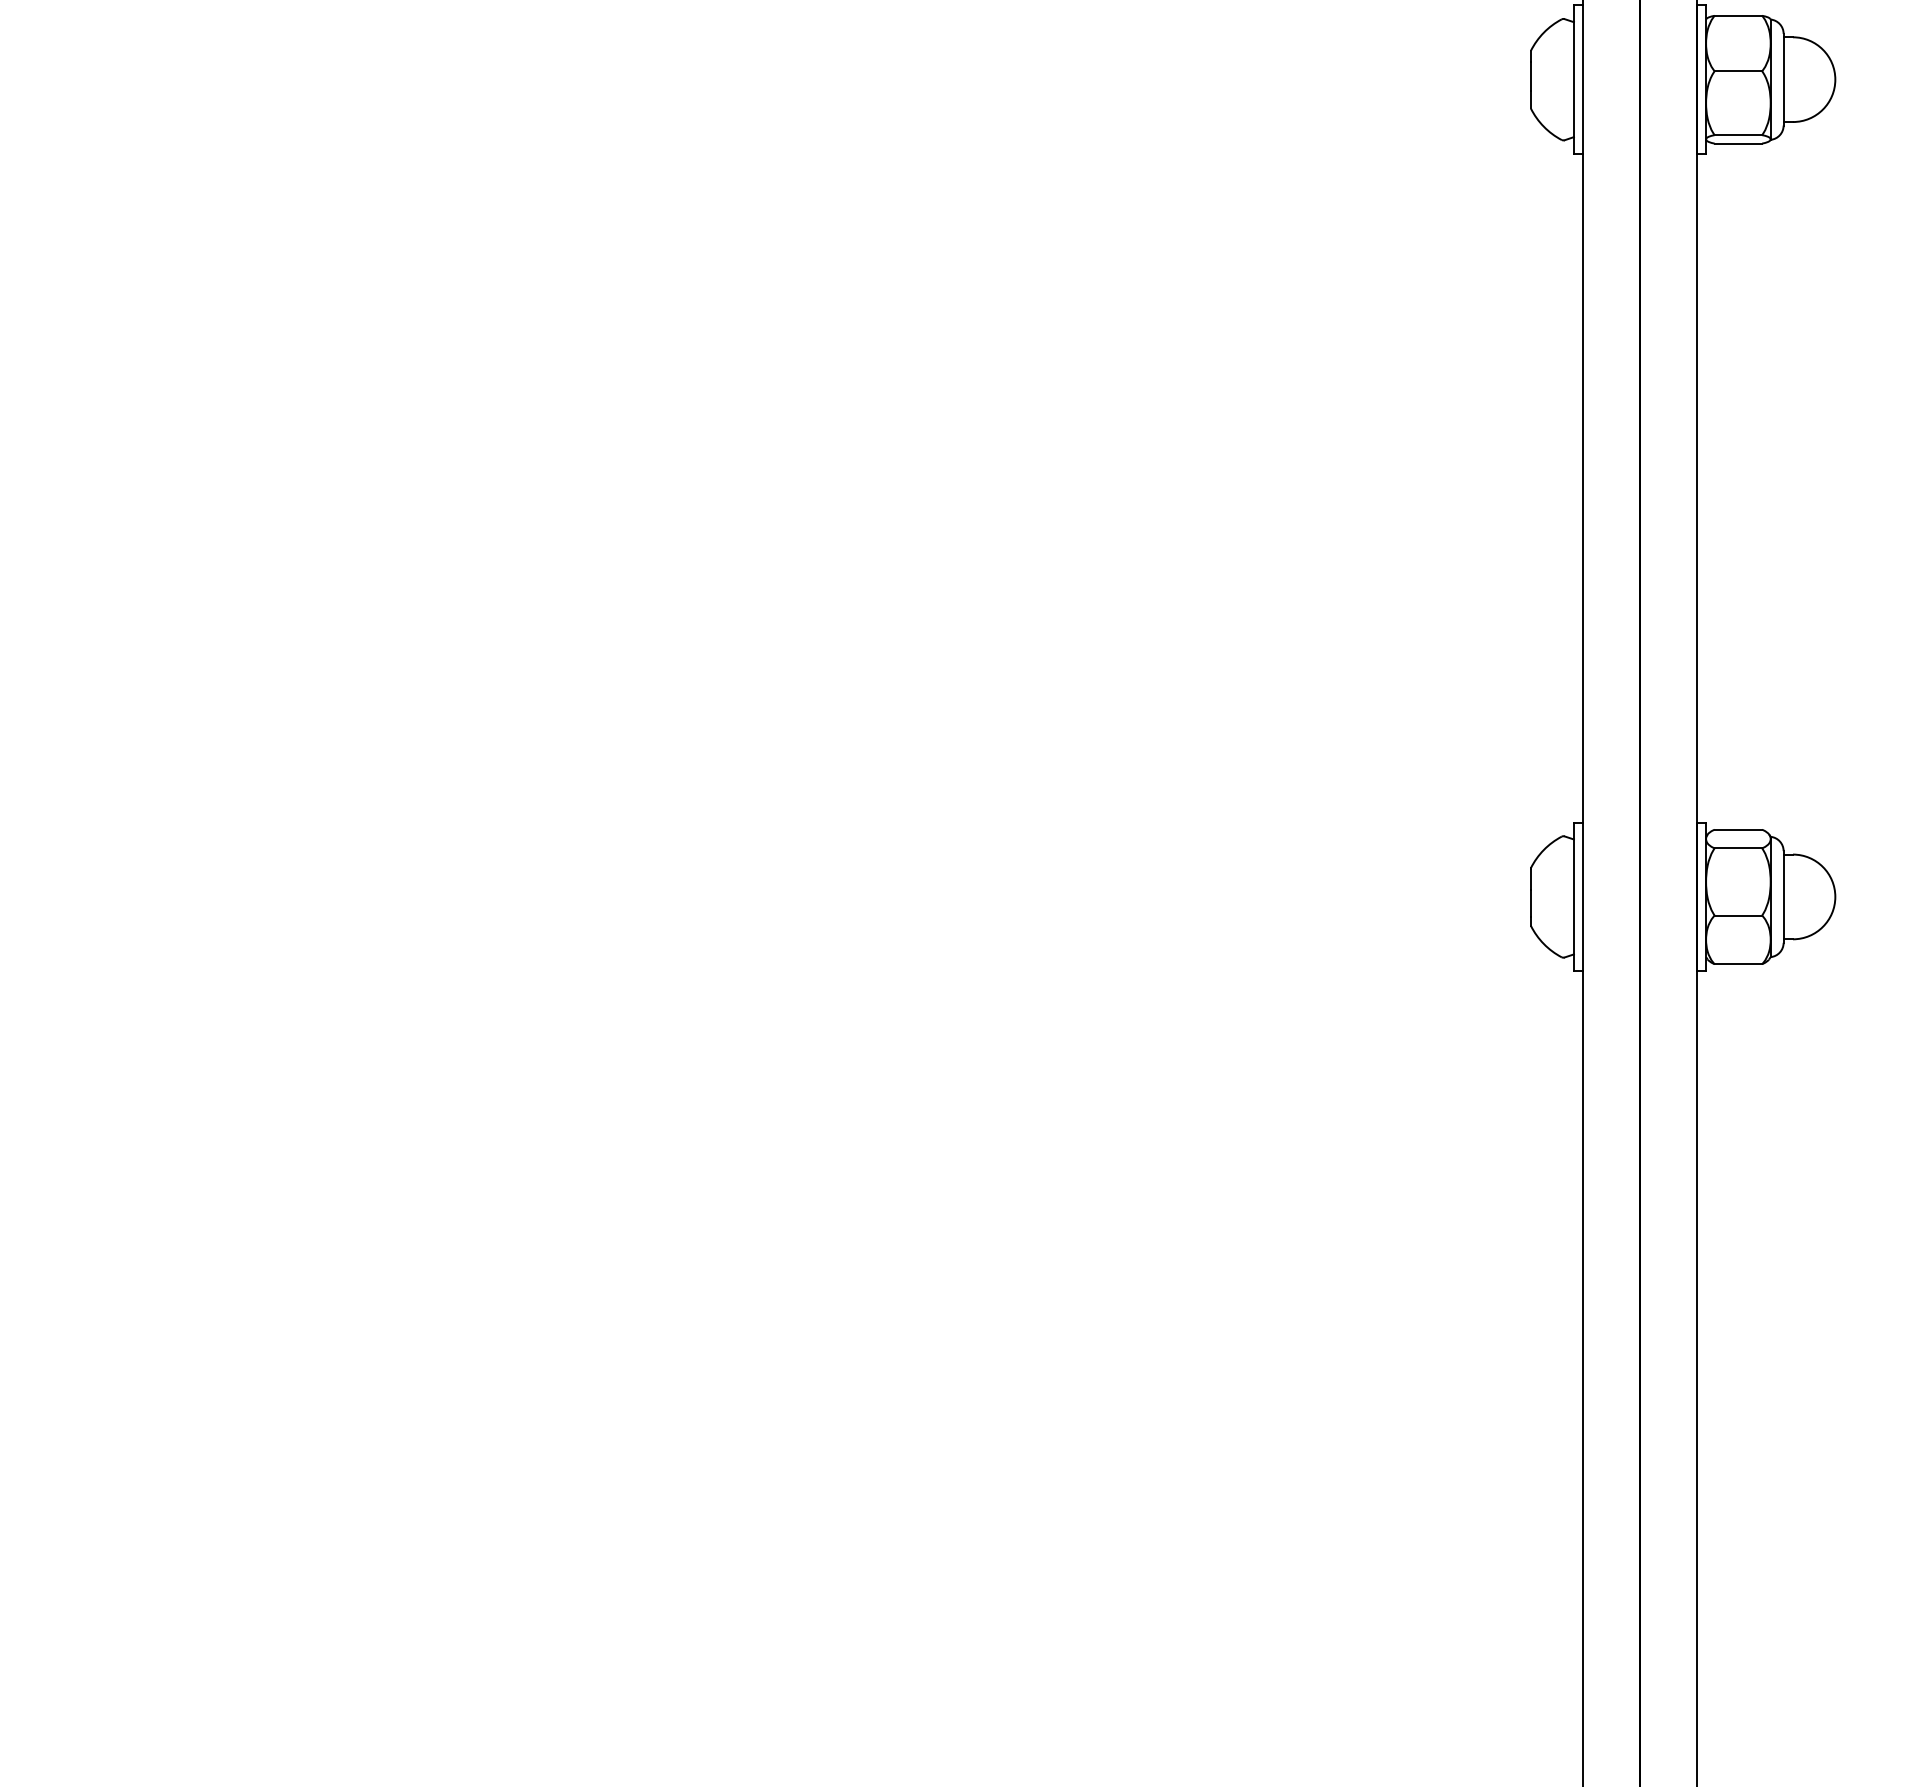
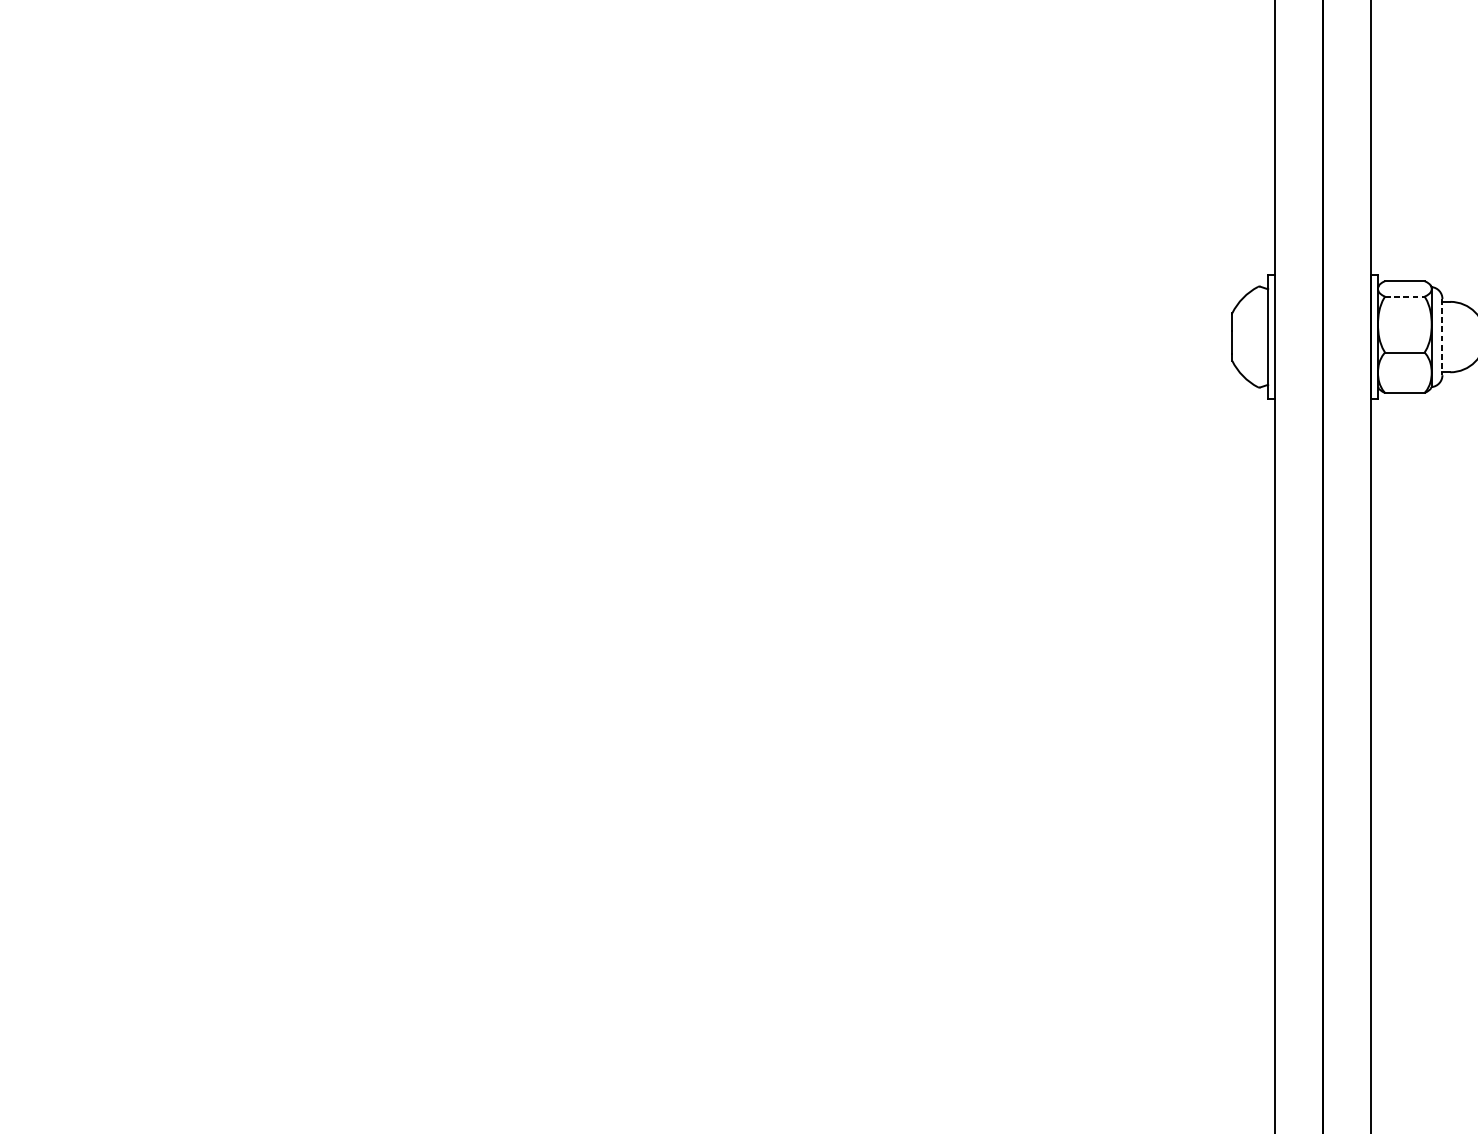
line: (1738, 848) -> (1404, 296), solid -> dashed
line: (1783, 896) -> (1442, 336), solid -> dashed

